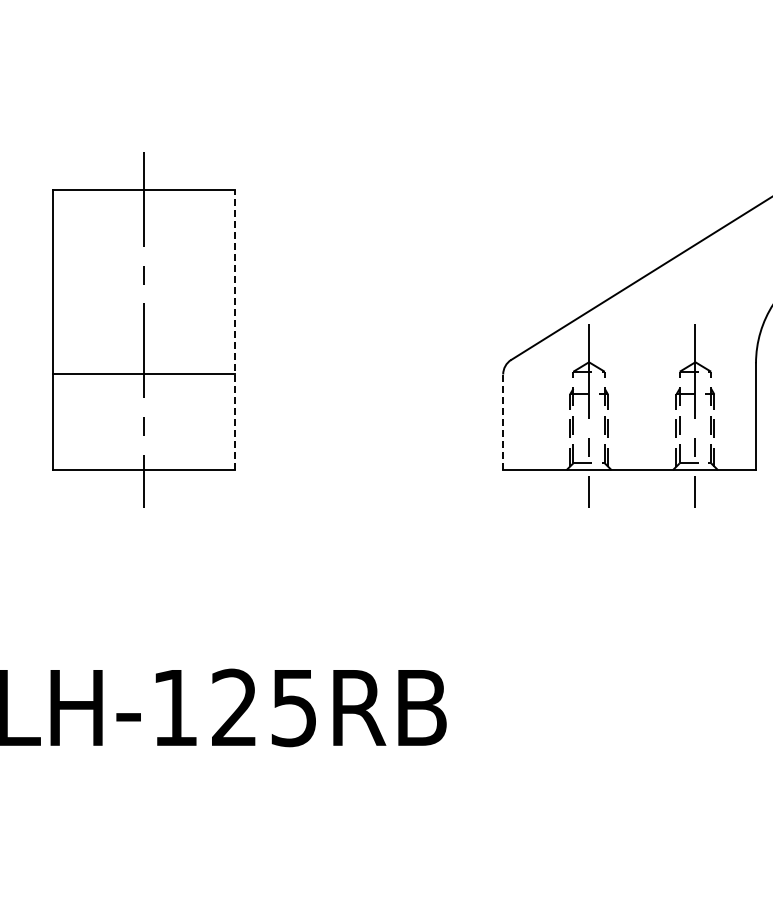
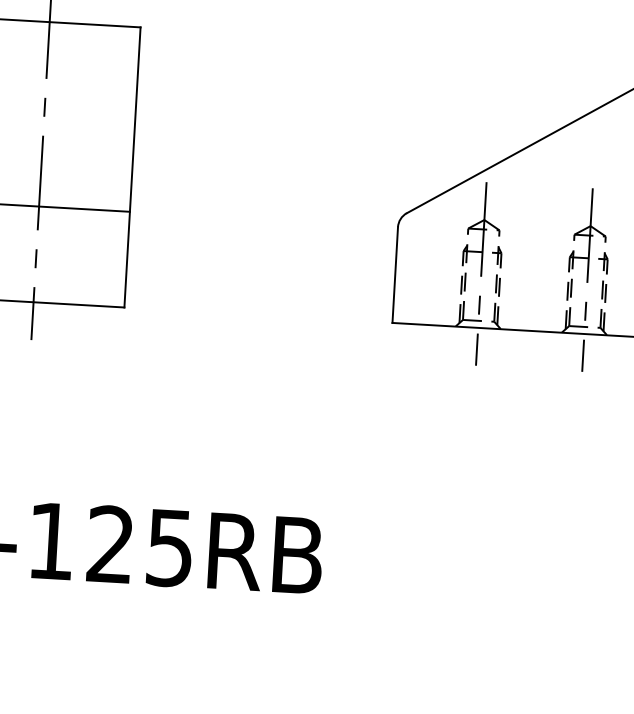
line: (234, 329) -> (132, 166), dashed -> solid
line: (503, 422) -> (395, 275), dashed -> solid

